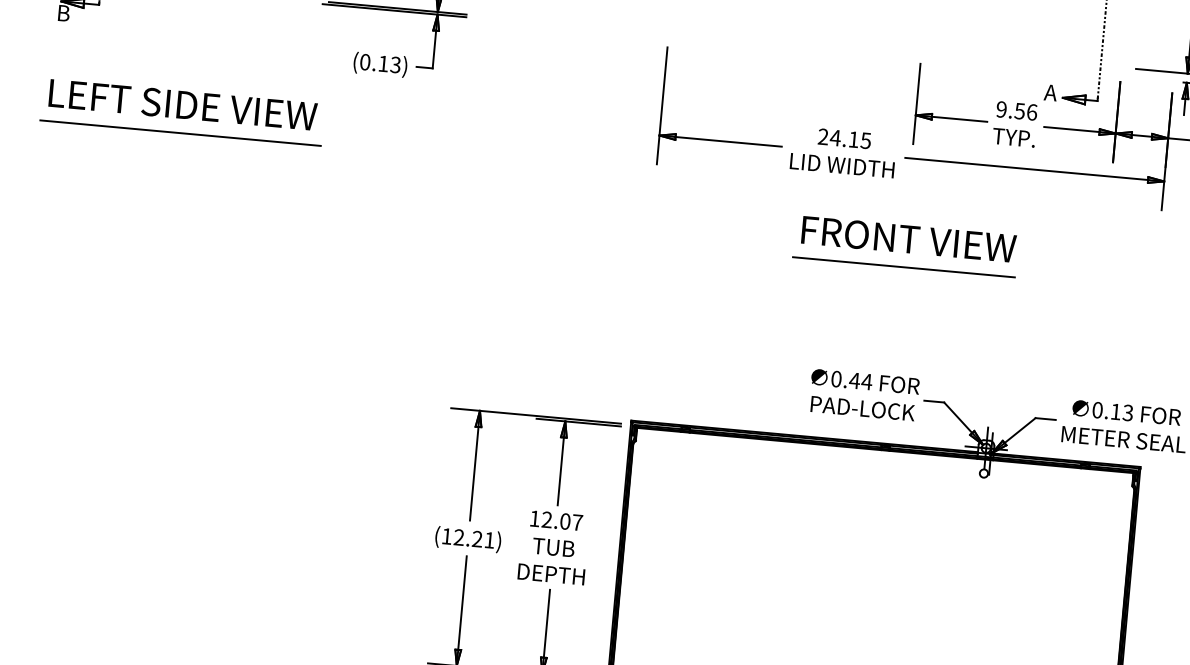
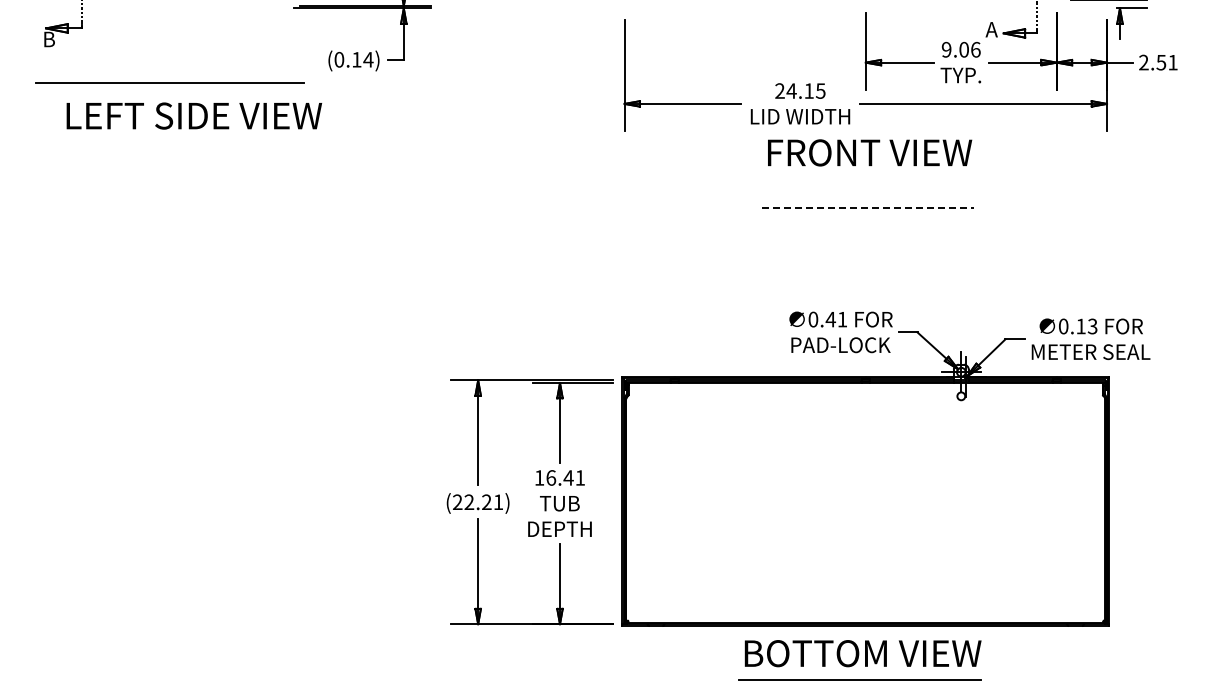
text: (395, 64) -> (368, 59), (0.13) -> (0.14)
text: (183, 104) -> (194, 115), moved
text: (1019, 110) -> (963, 49), 9.56 -> 9.06
line: (179, 132) -> (169, 82), moved
text: (909, 239) -> (870, 152), moved
line: (904, 267) -> (868, 207), solid -> dashed
text: (866, 381) -> (842, 319), 0.44 -> 0.41
text: (562, 520) -> (565, 477), 12.07 -> 16.41
text: (446, 535) -> (457, 501), (12.21) -> (22.21)

